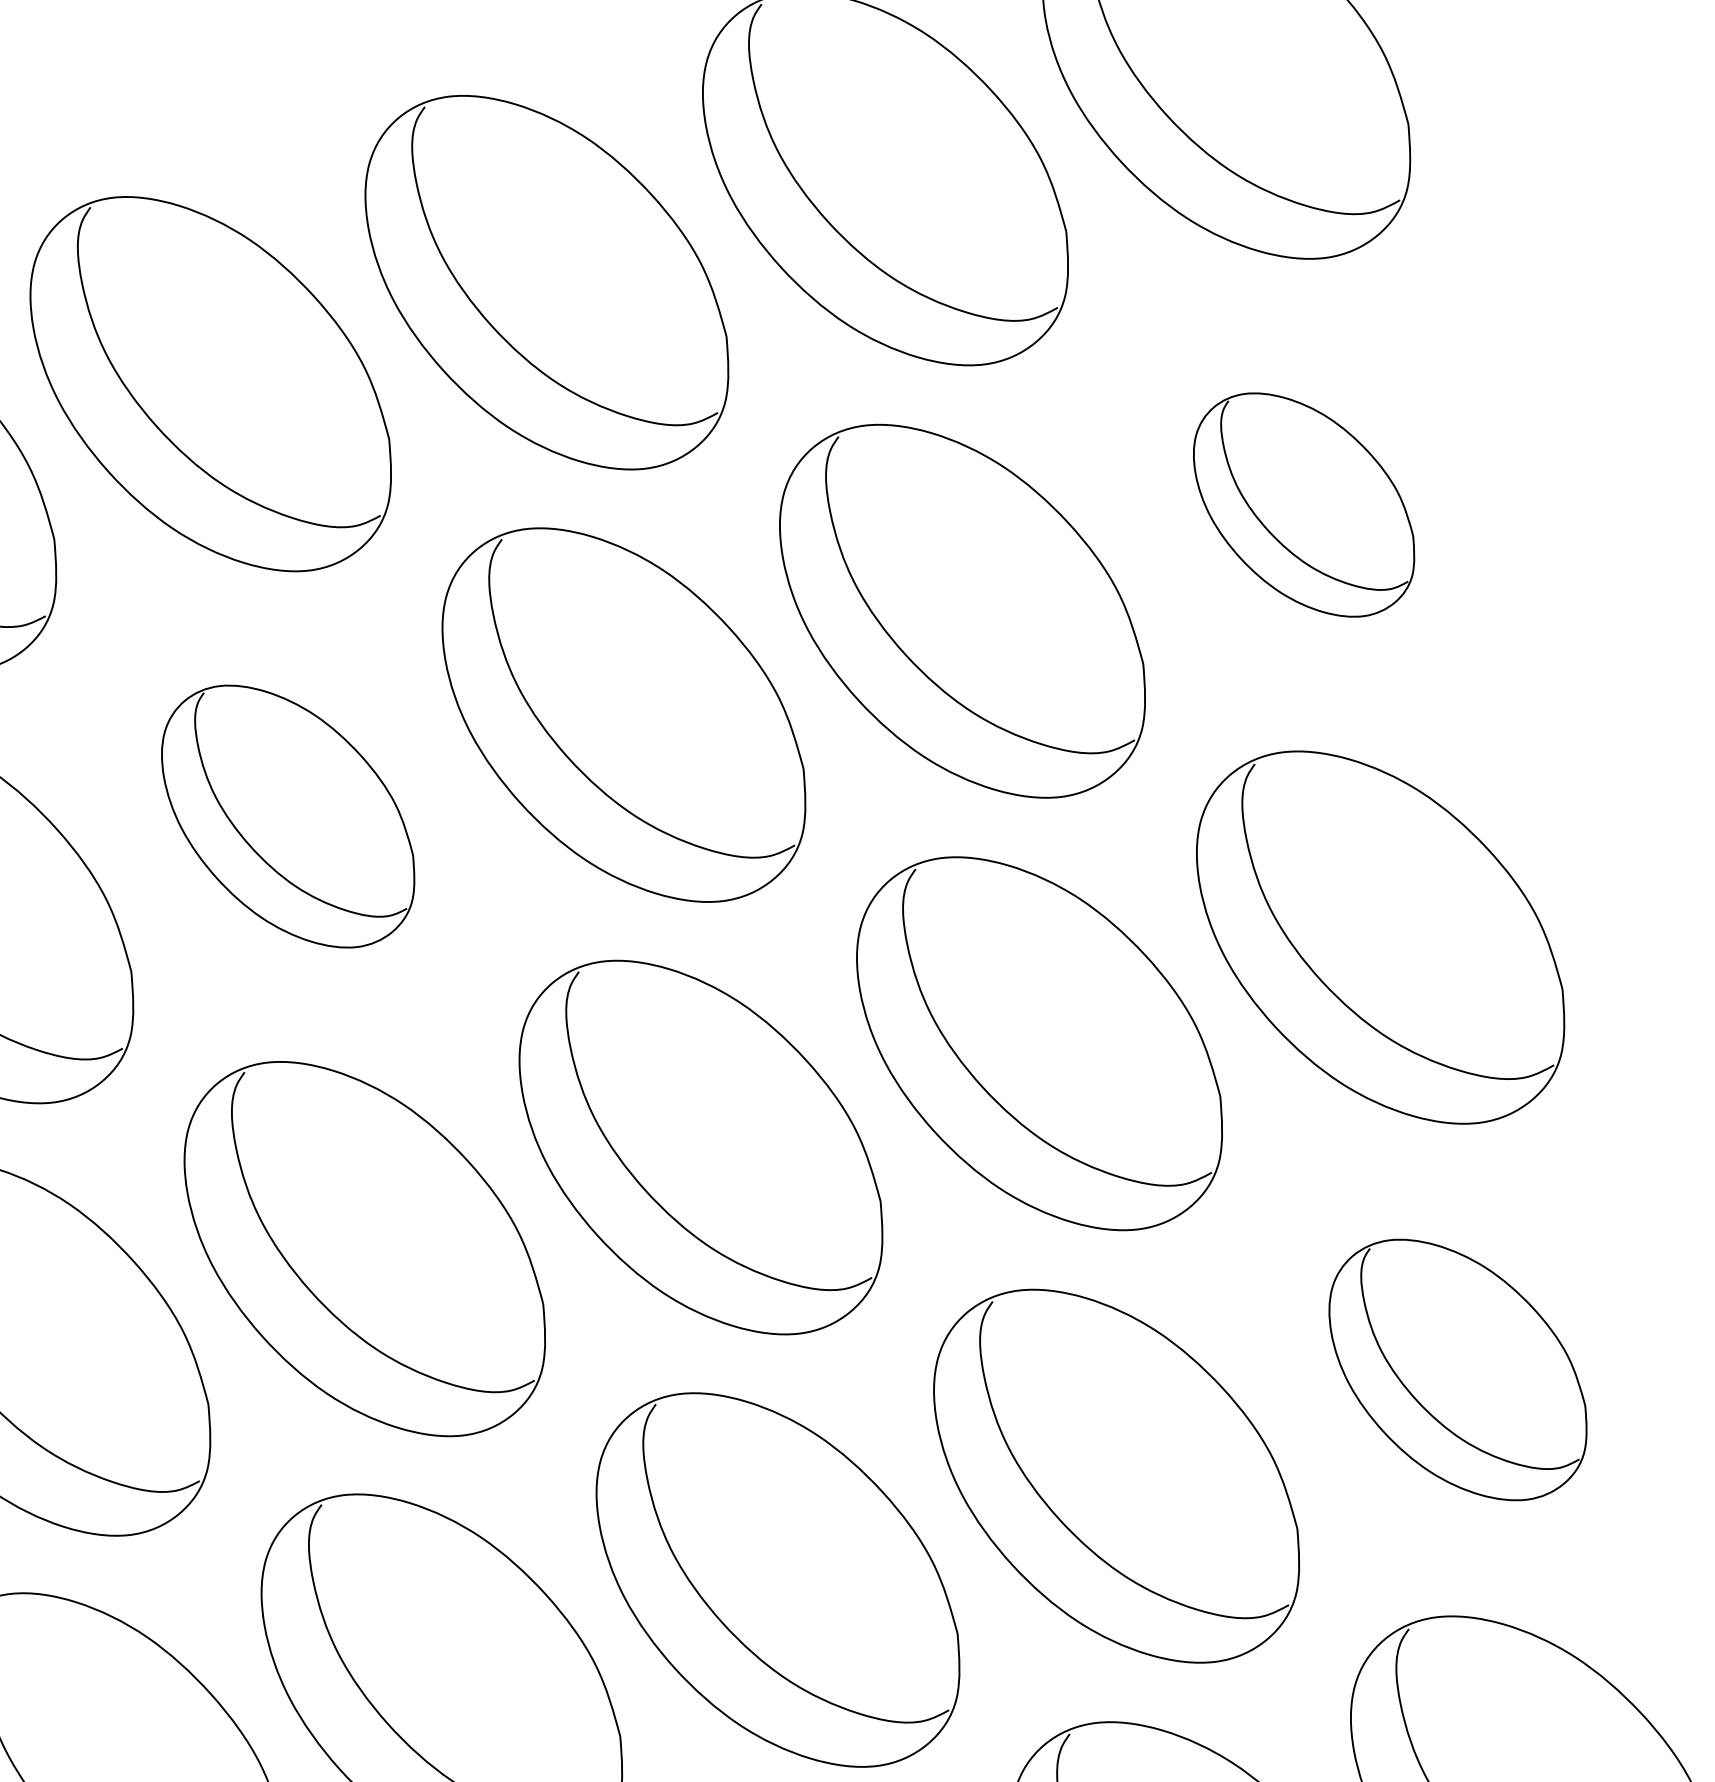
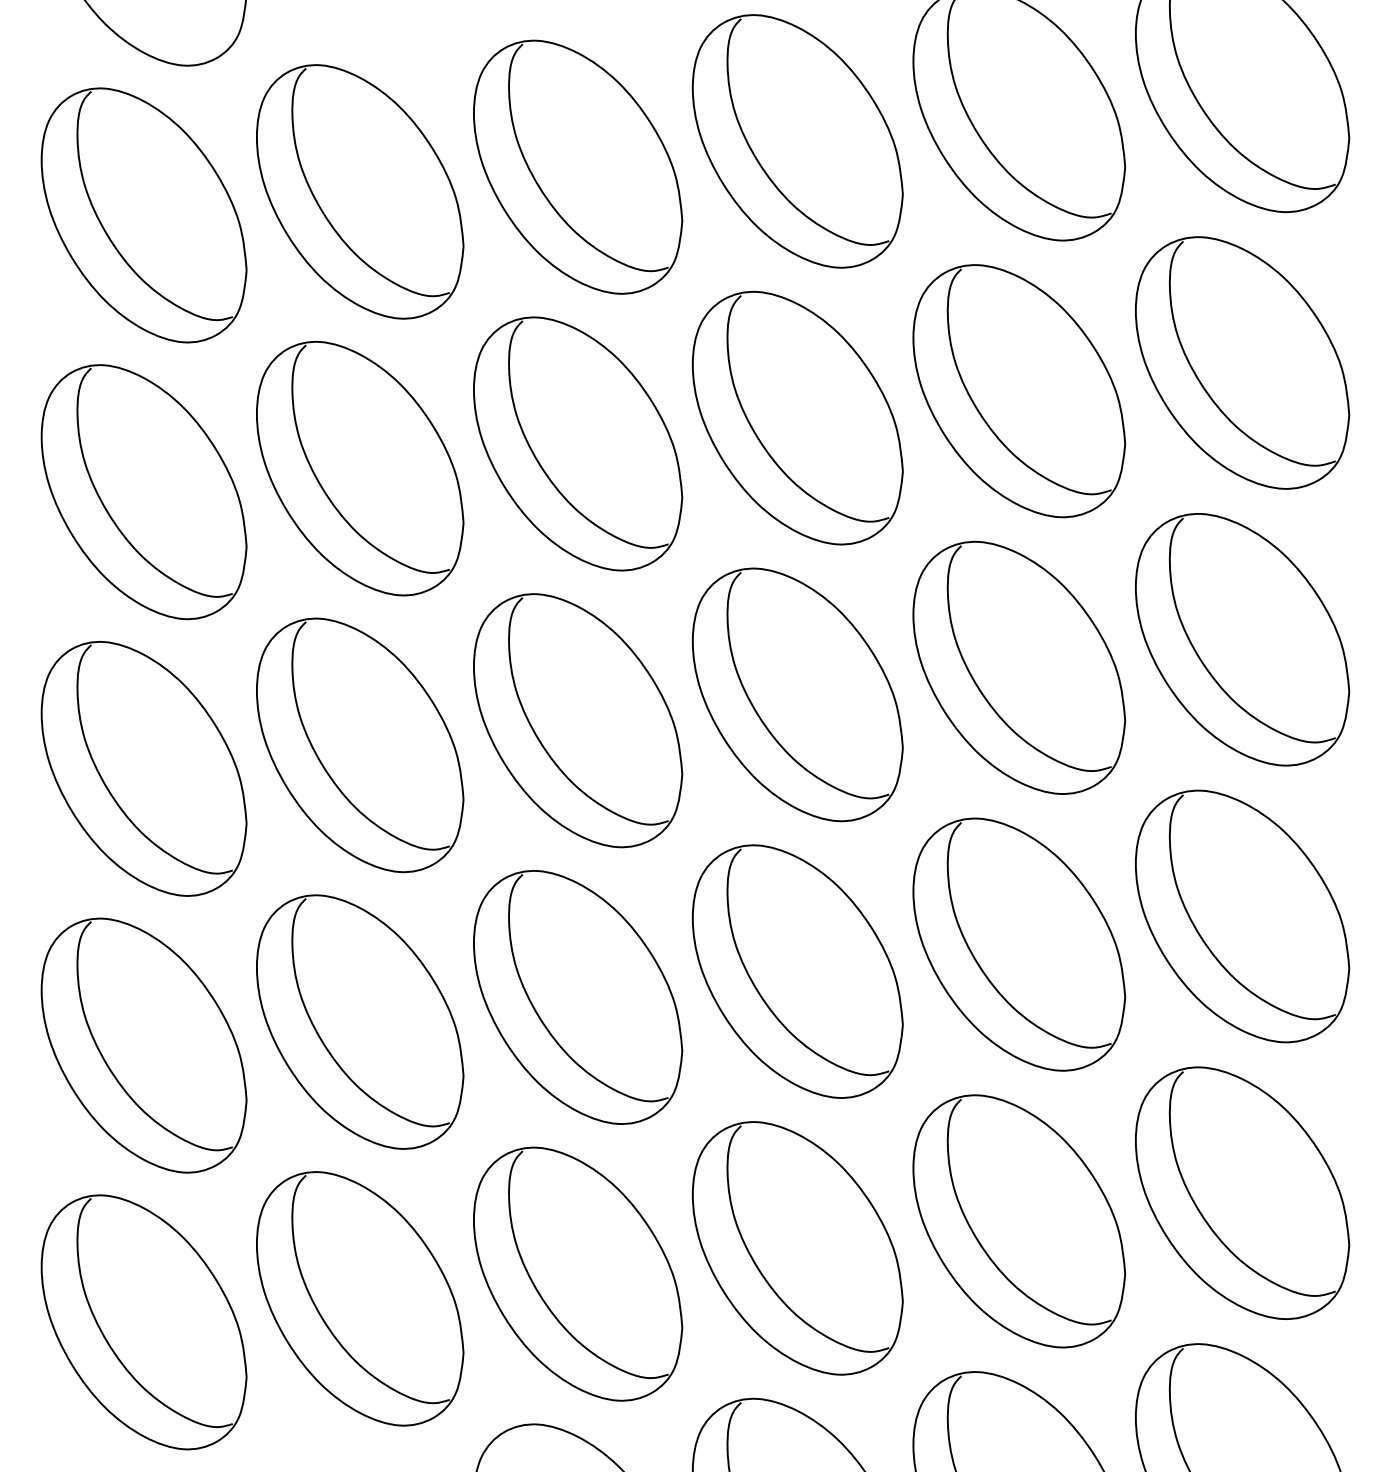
part: (1303, 504) -> (1242, 362), size x1.67
part: (288, 815) -> (578, 443), size x1.43
part: (1458, 1370) -> (1242, 916), size x1.43

